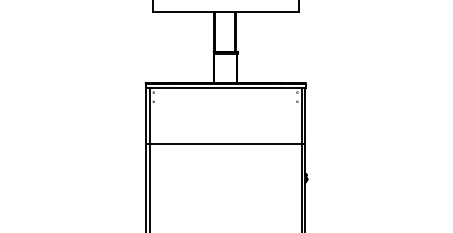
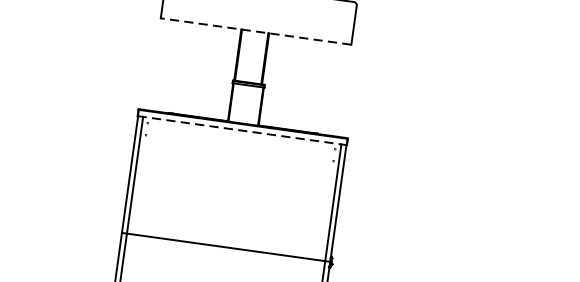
line: (225, 12) -> (255, 31), solid -> dashed
line: (226, 88) -> (243, 130), solid -> dashed
line: (225, 143) -> (225, 246), moved

